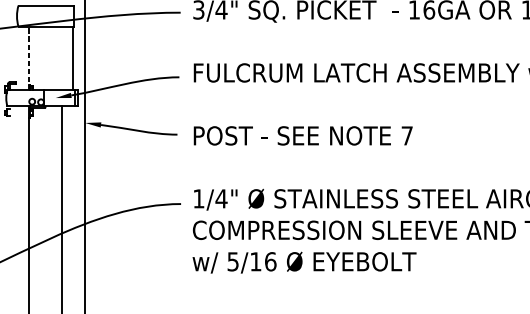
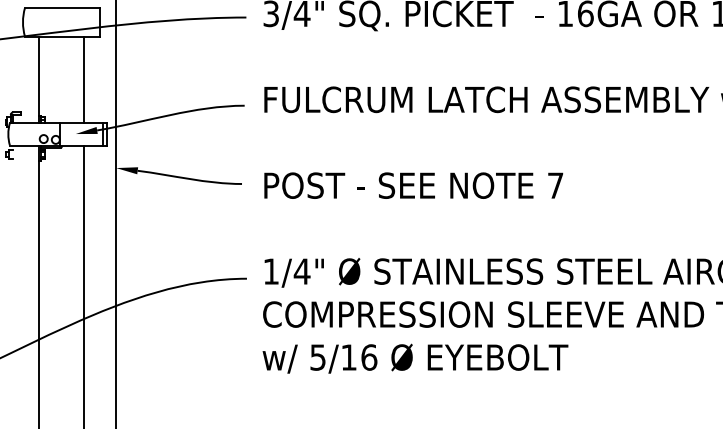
line: (28, 58) -> (38, 79), dashed -> solid
line: (73, 58) -> (84, 79), moved

